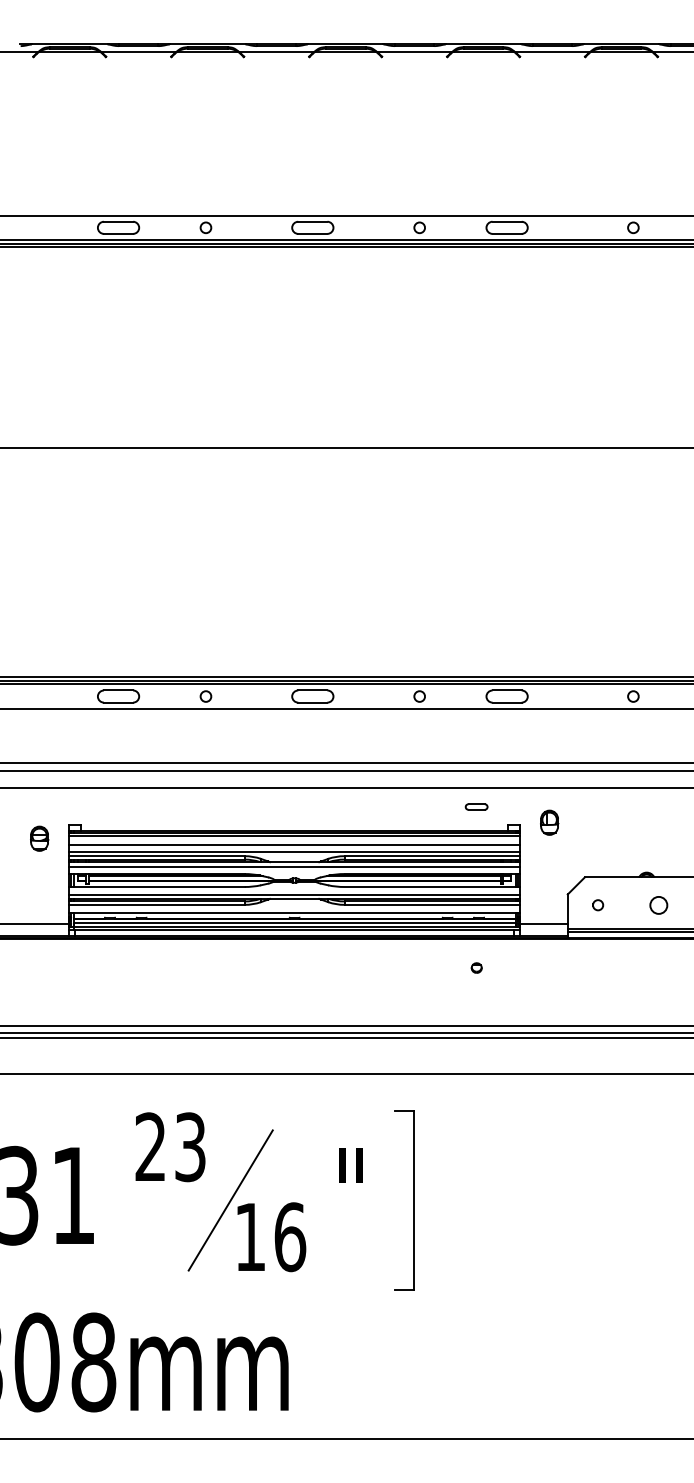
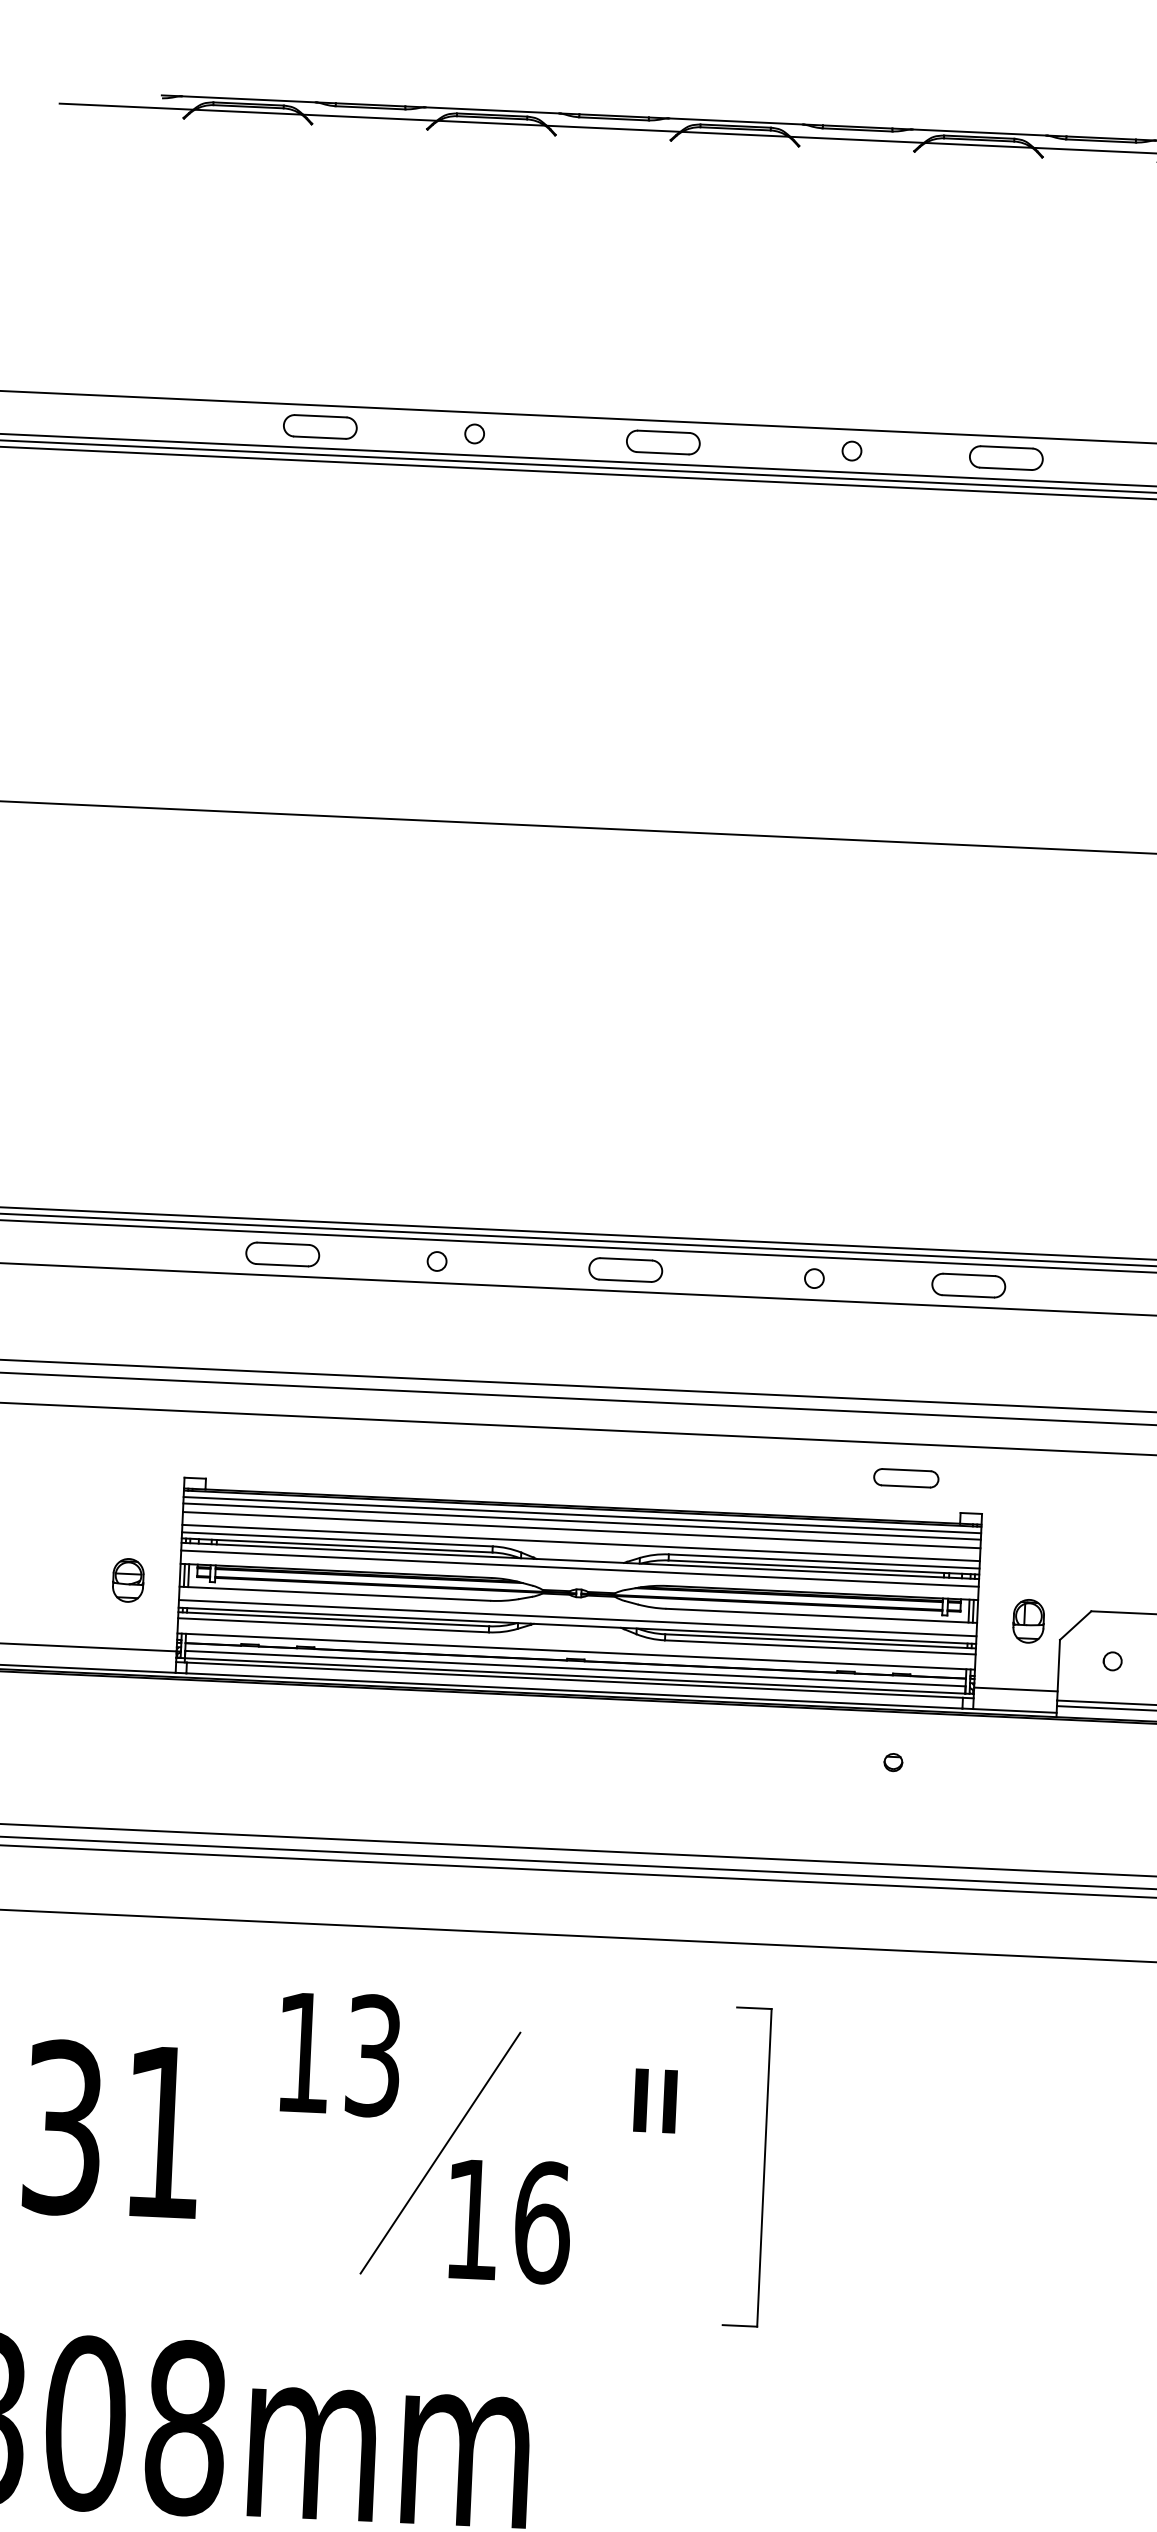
part: (476, 806) -> (905, 1477), size x1.67
part: (549, 822) -> (1028, 1620), moved
part: (39, 838) -> (128, 1579), moved
line: (294, 839) -> (581, 1520), added
text: (149, 1146) -> (301, 2051), 23 -> 13

